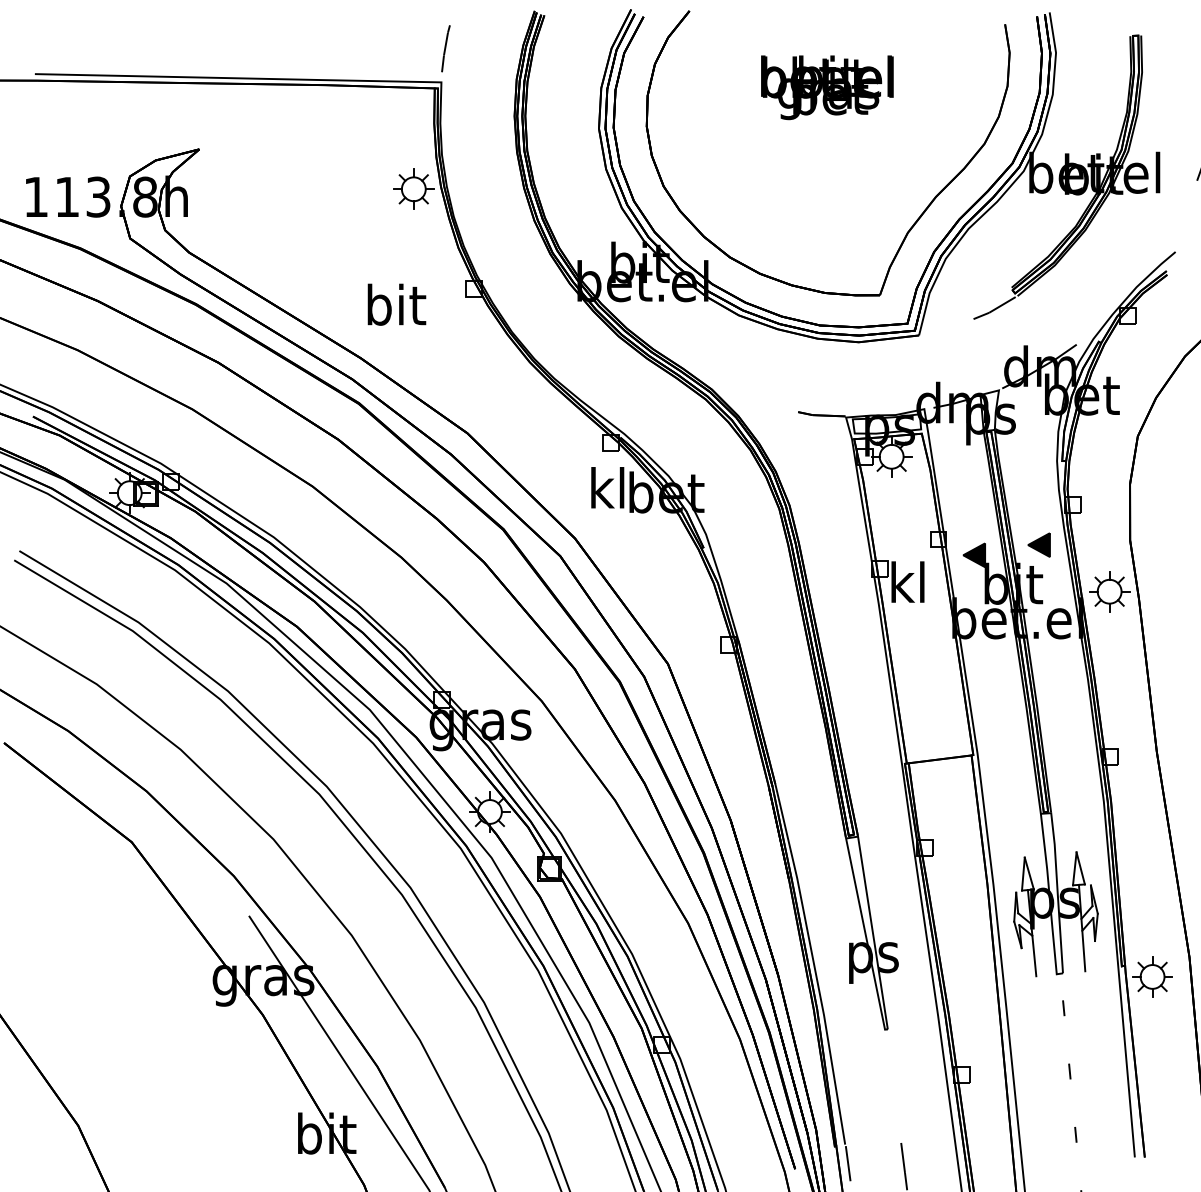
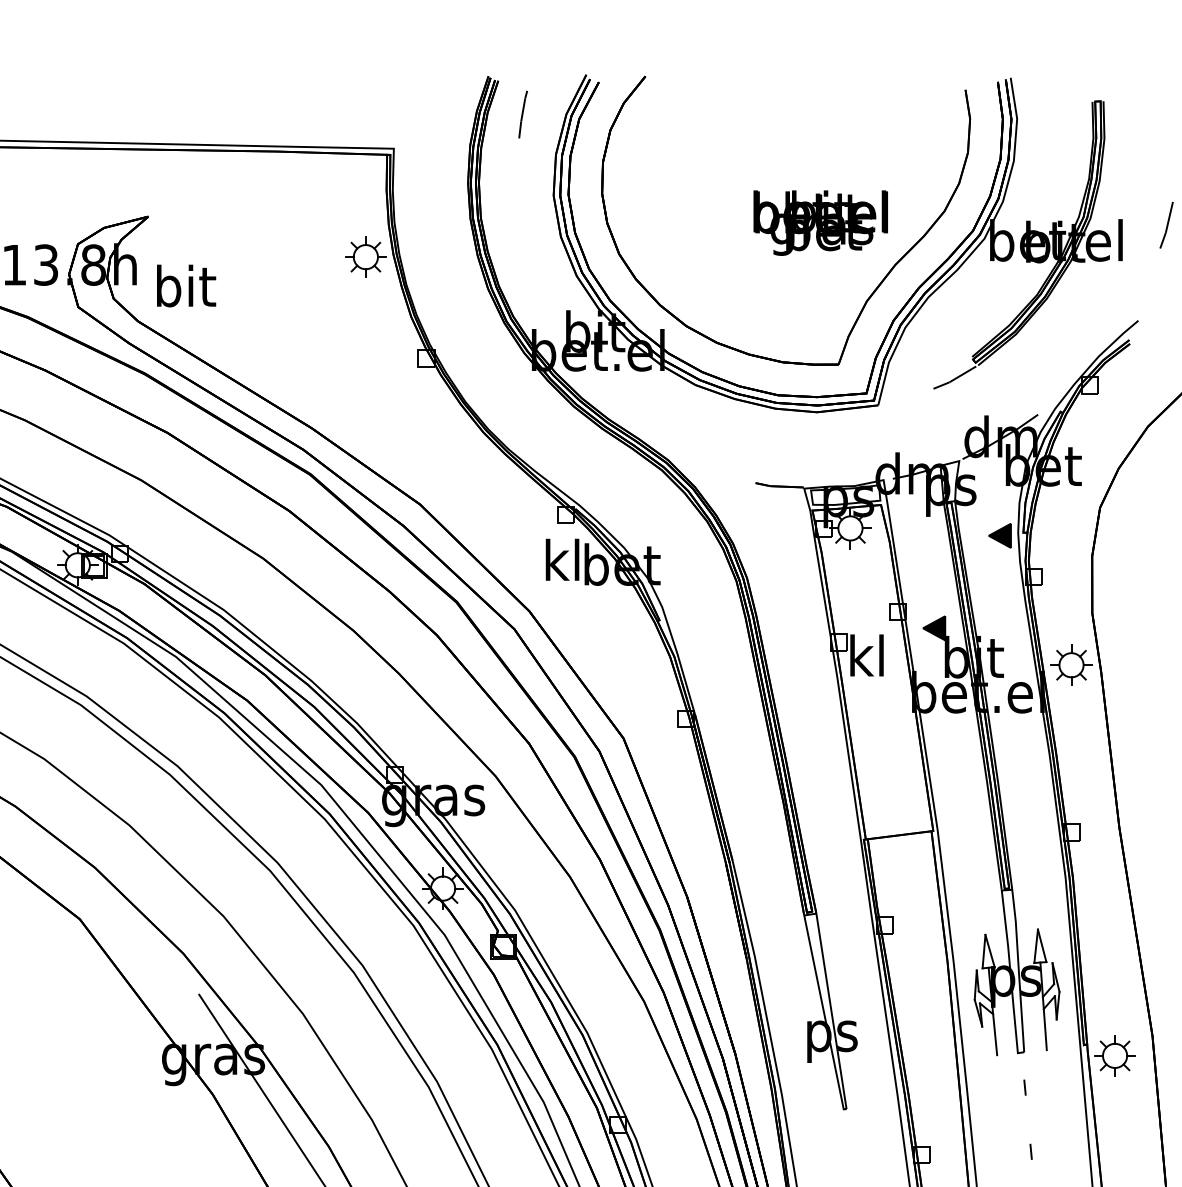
line: (445, 48) -> (522, 114), moved
text: (827, 87) -> (820, 222), moved
text: (396, 304) -> (186, 285), moved
part: (1038, 544) -> (999, 535), moved

